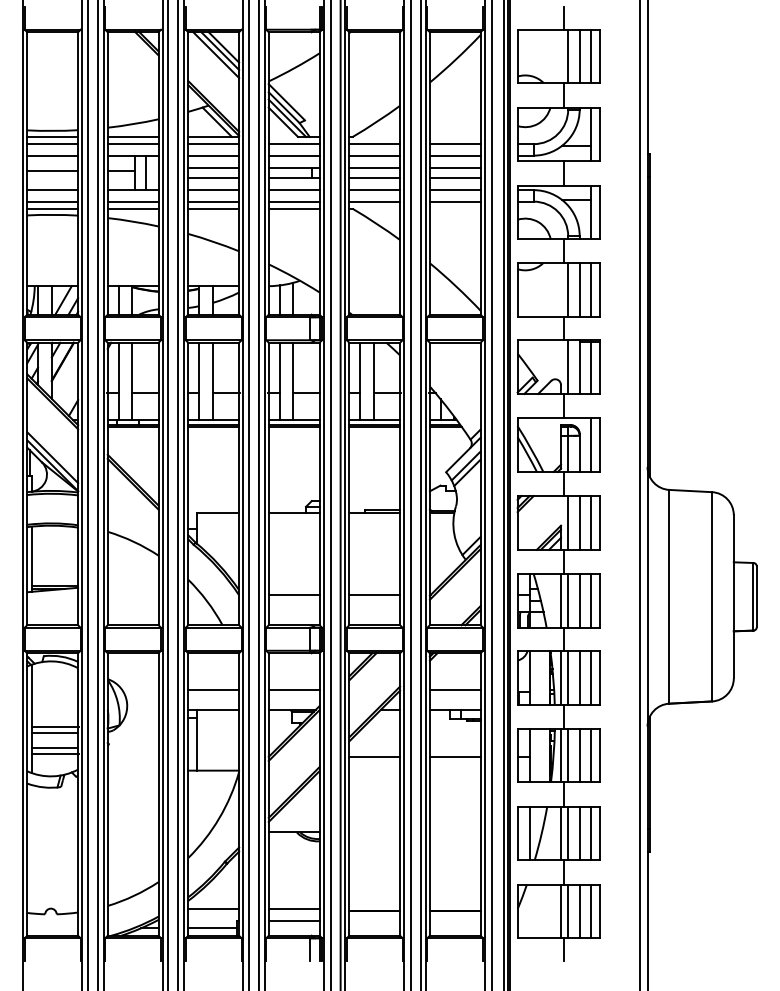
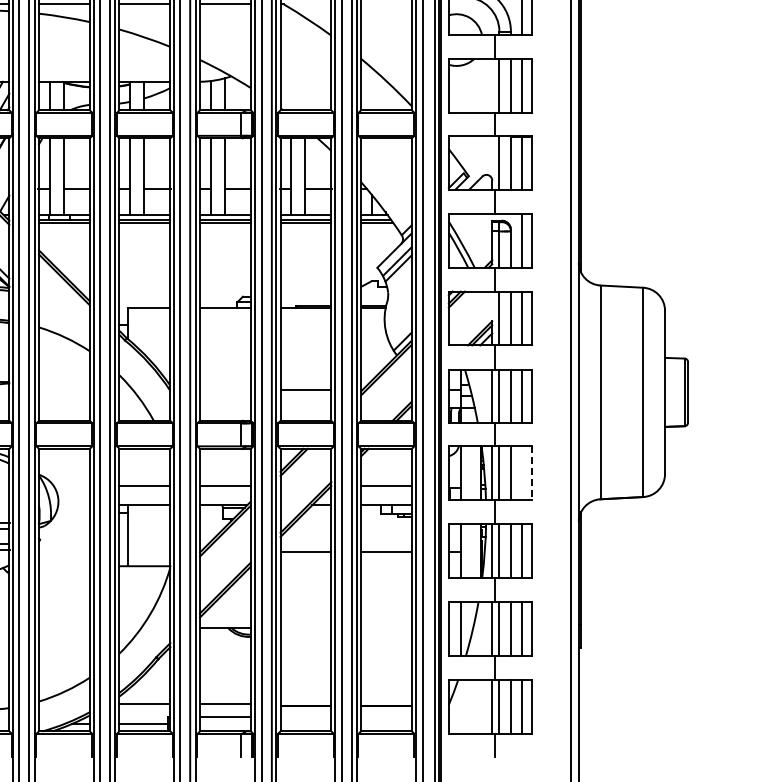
line: (293, 594) -> (224, 390), removed
line: (591, 677) -> (522, 473), removed
line: (600, 677) -> (531, 473), solid -> dashed

